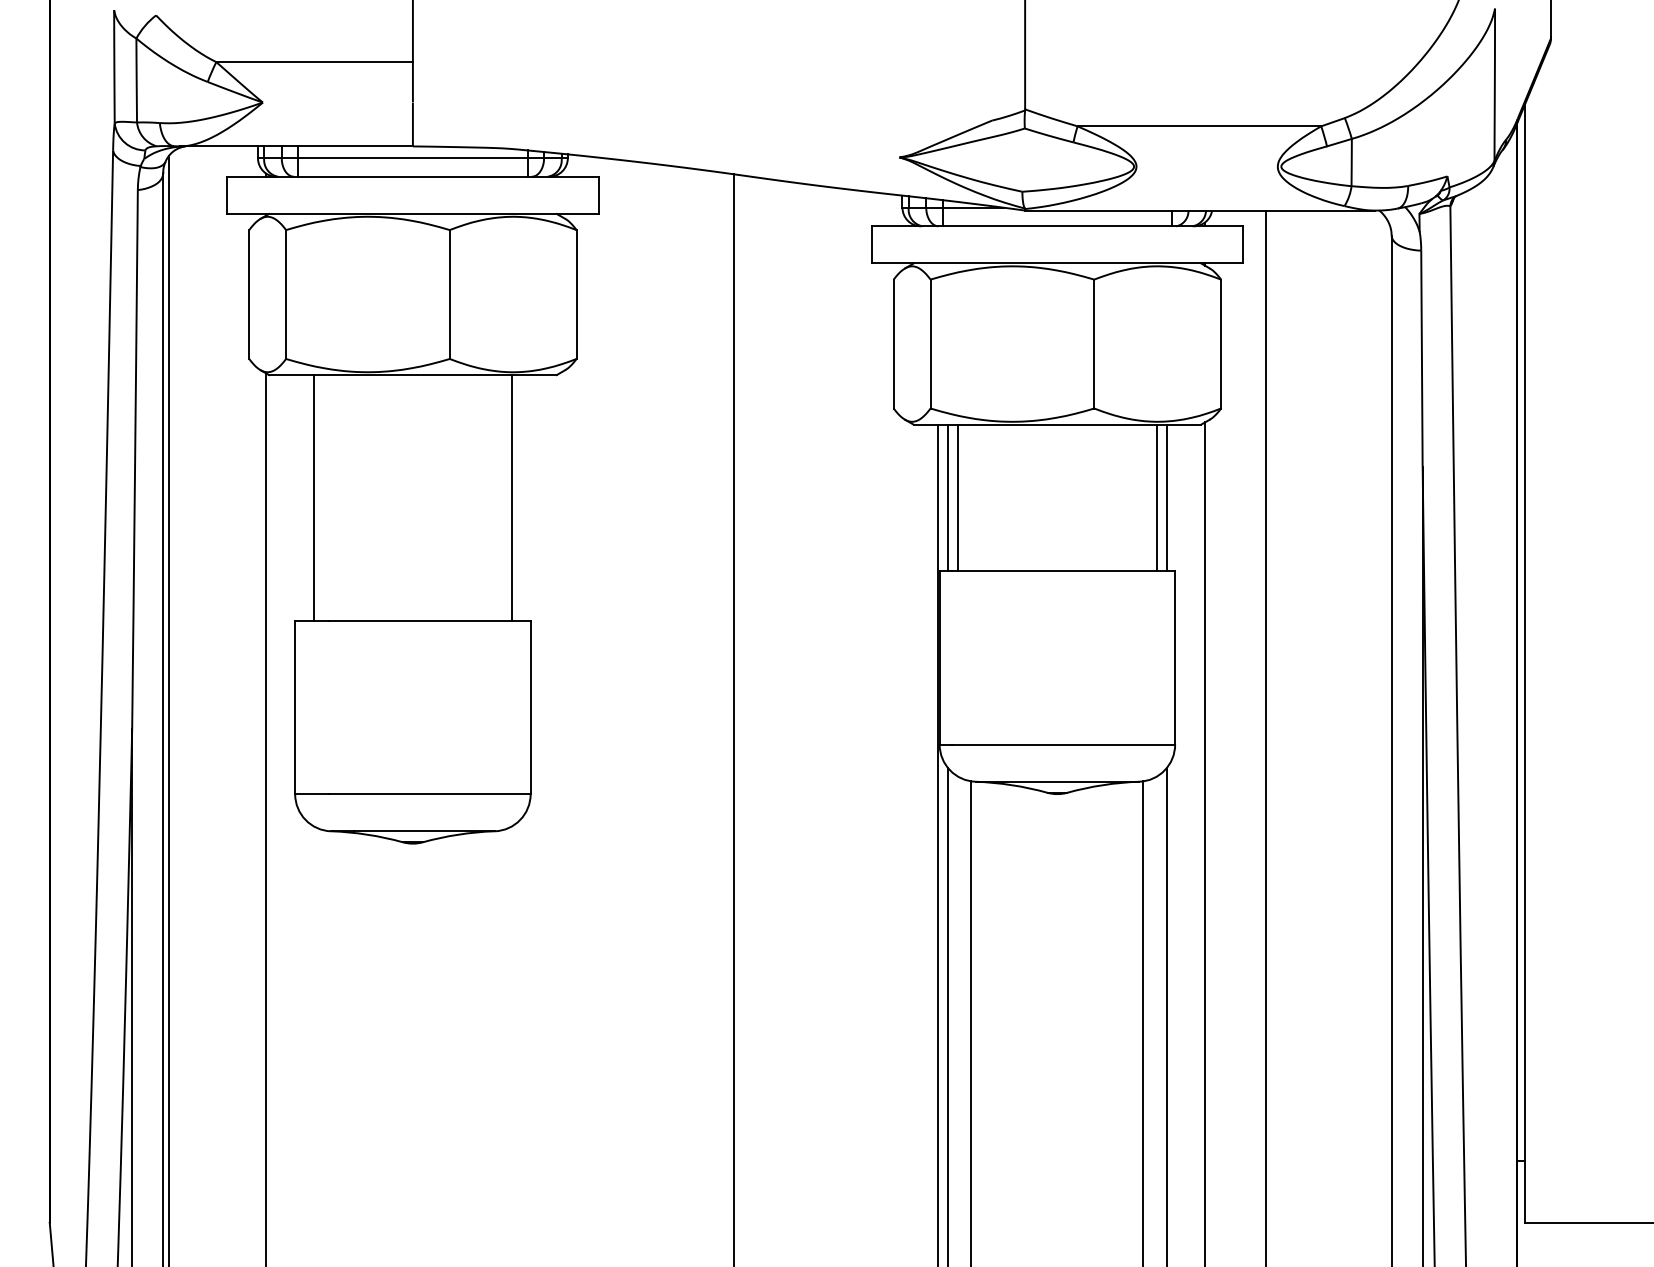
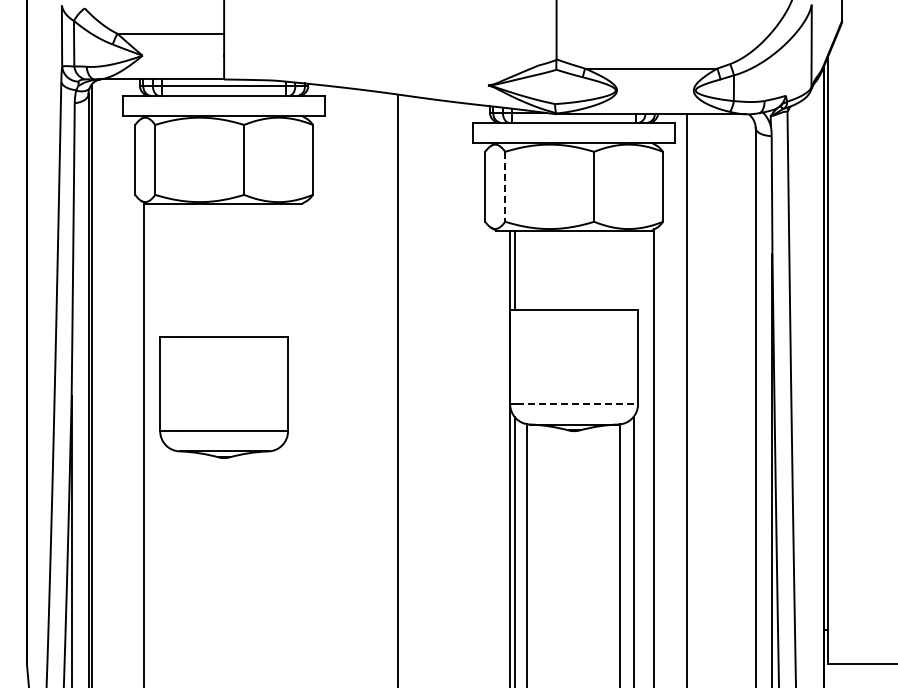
line: (931, 343) -> (505, 186), solid -> dashed
line: (314, 496) -> (170, 269), removed
line: (511, 496) -> (277, 269), removed
line: (958, 498) -> (520, 270), removed
line: (1155, 498) -> (627, 270), removed
line: (1166, 498) -> (633, 270), removed
line: (1063, 744) -> (577, 404), solid -> dashed

